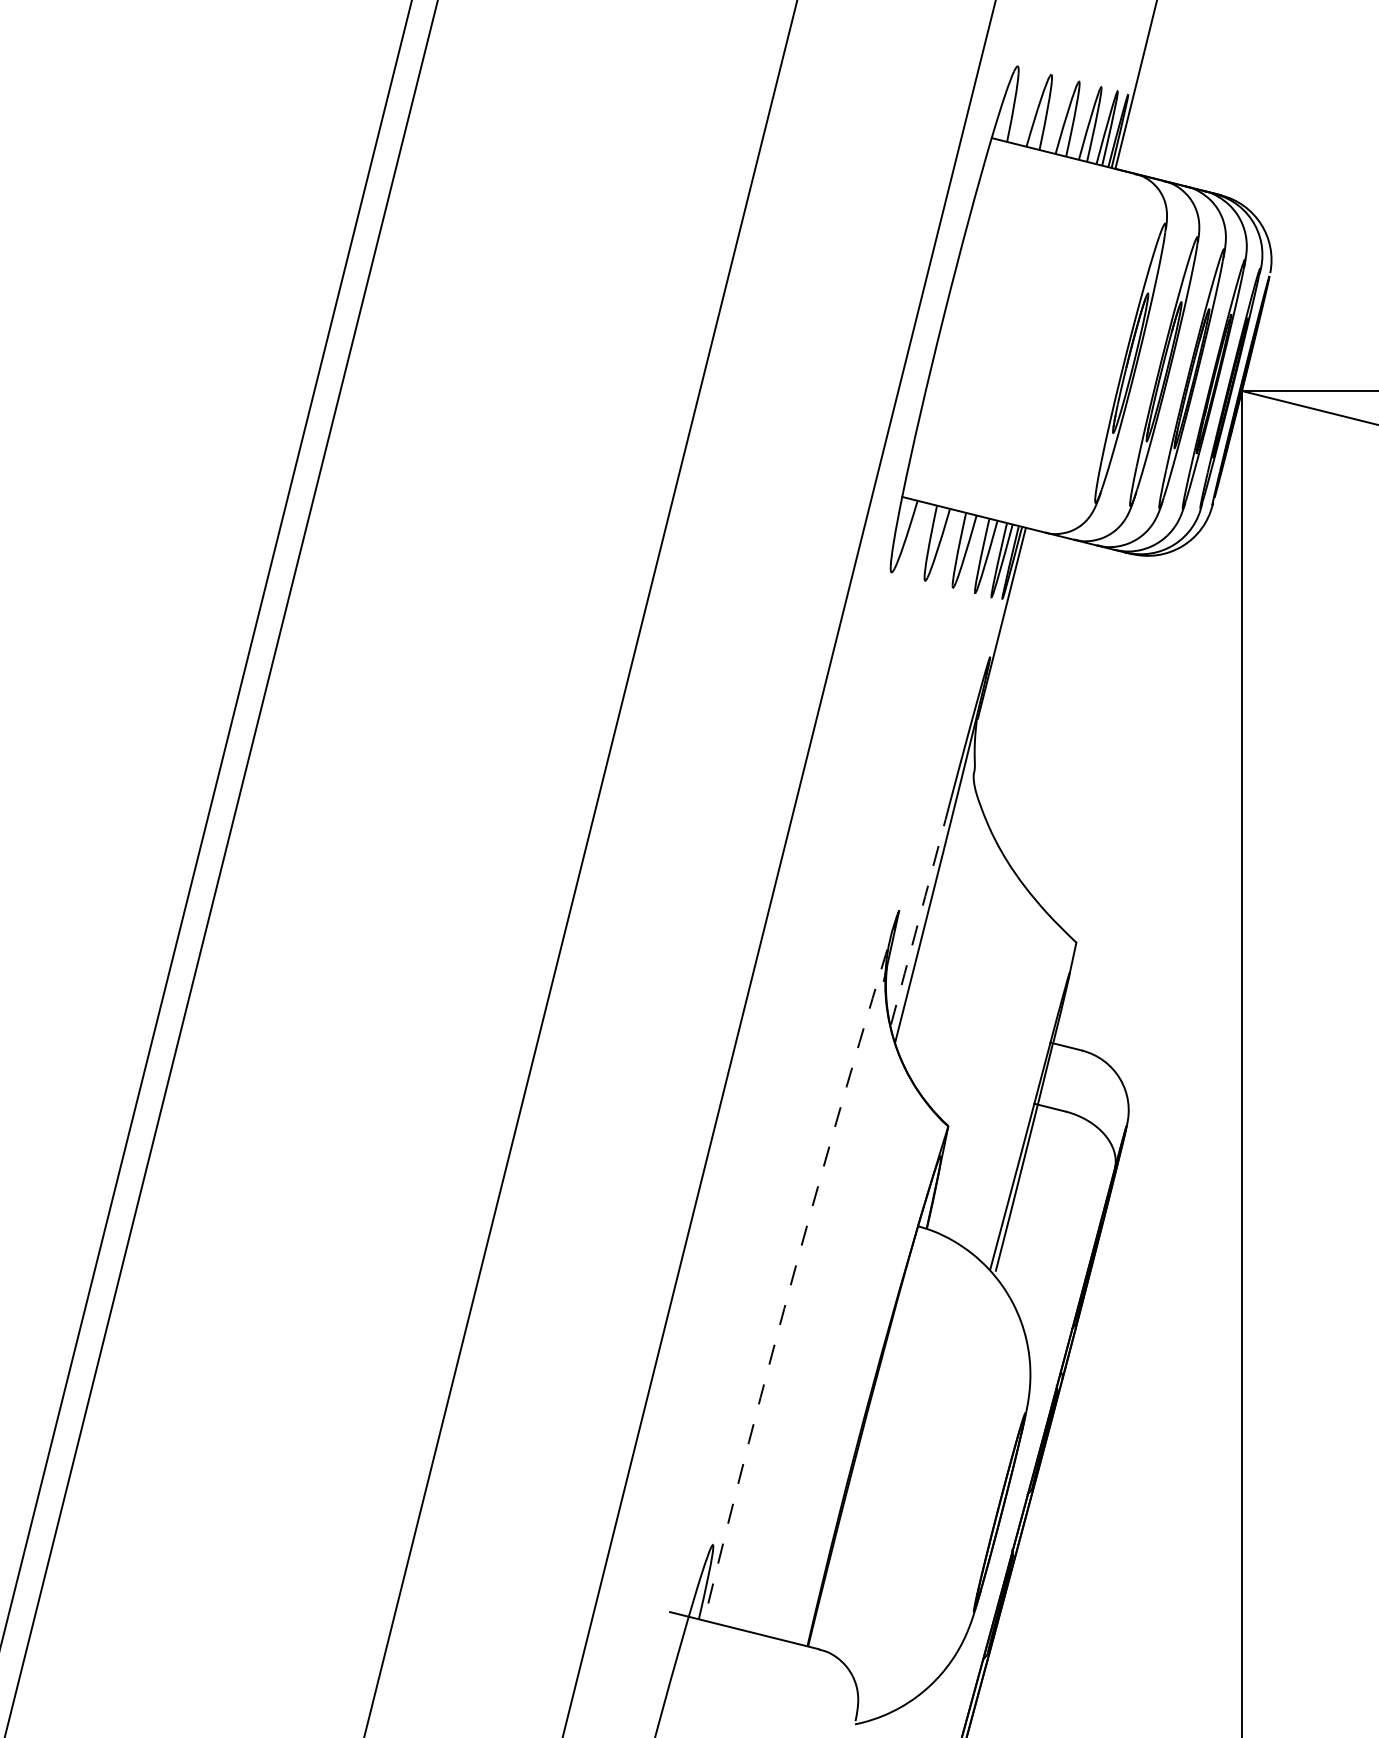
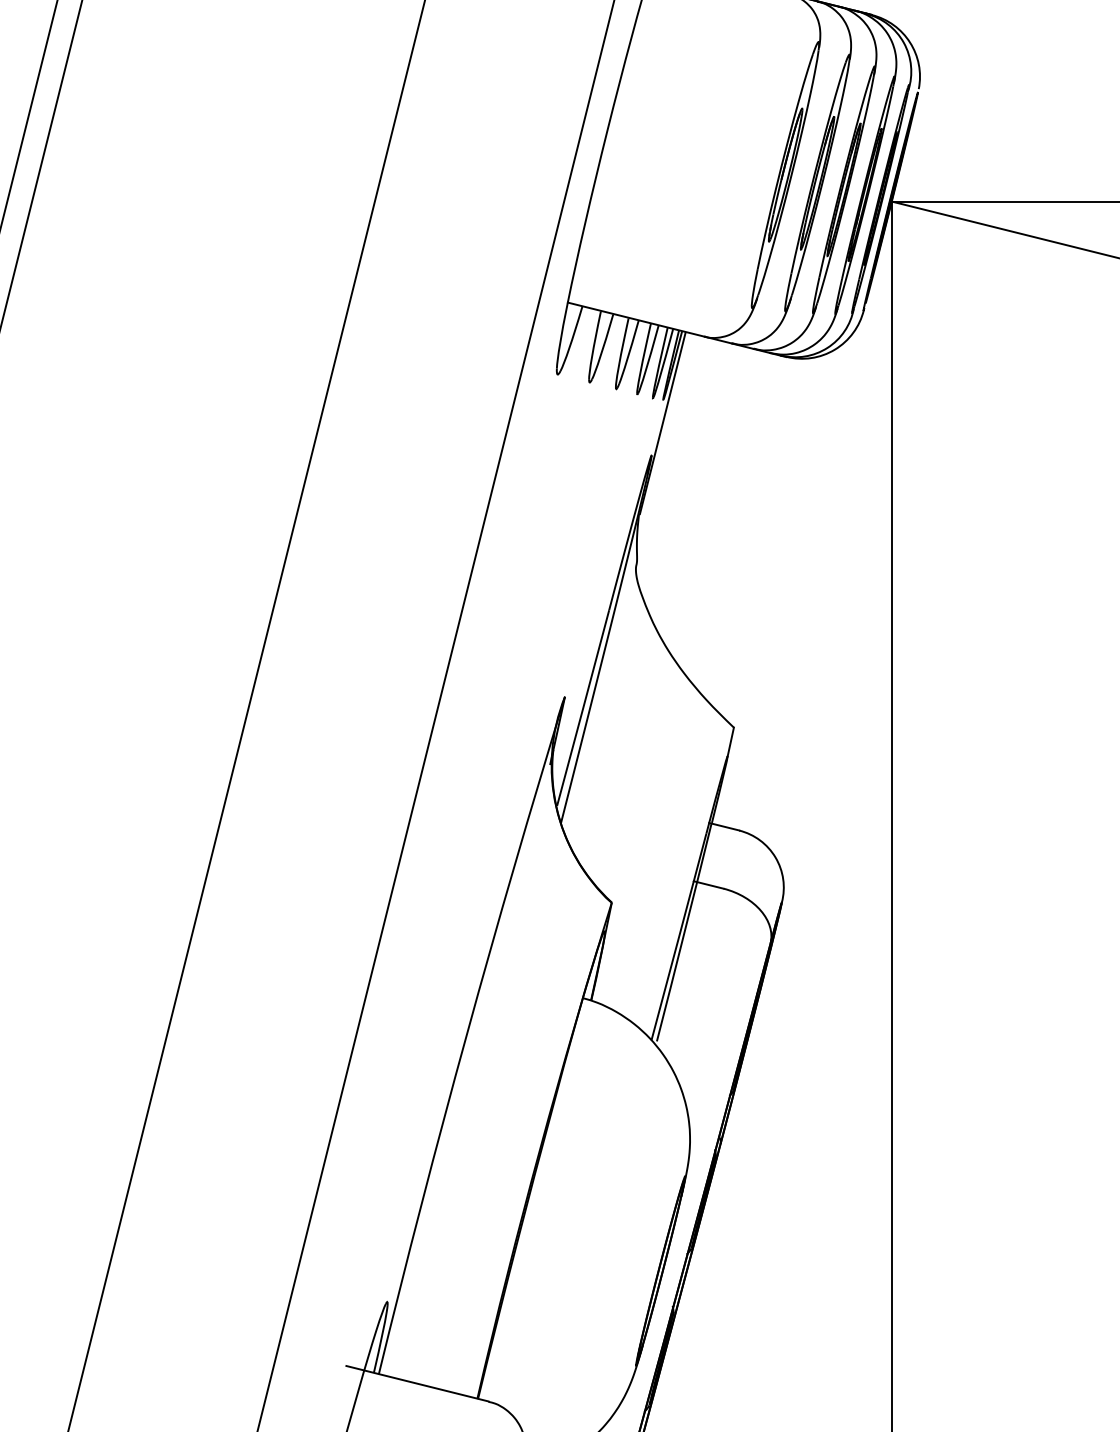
arc: (918, 922) -> (583, 708), dashed -> solid
arc: (796, 1264) -> (466, 1034), dashed -> solid

